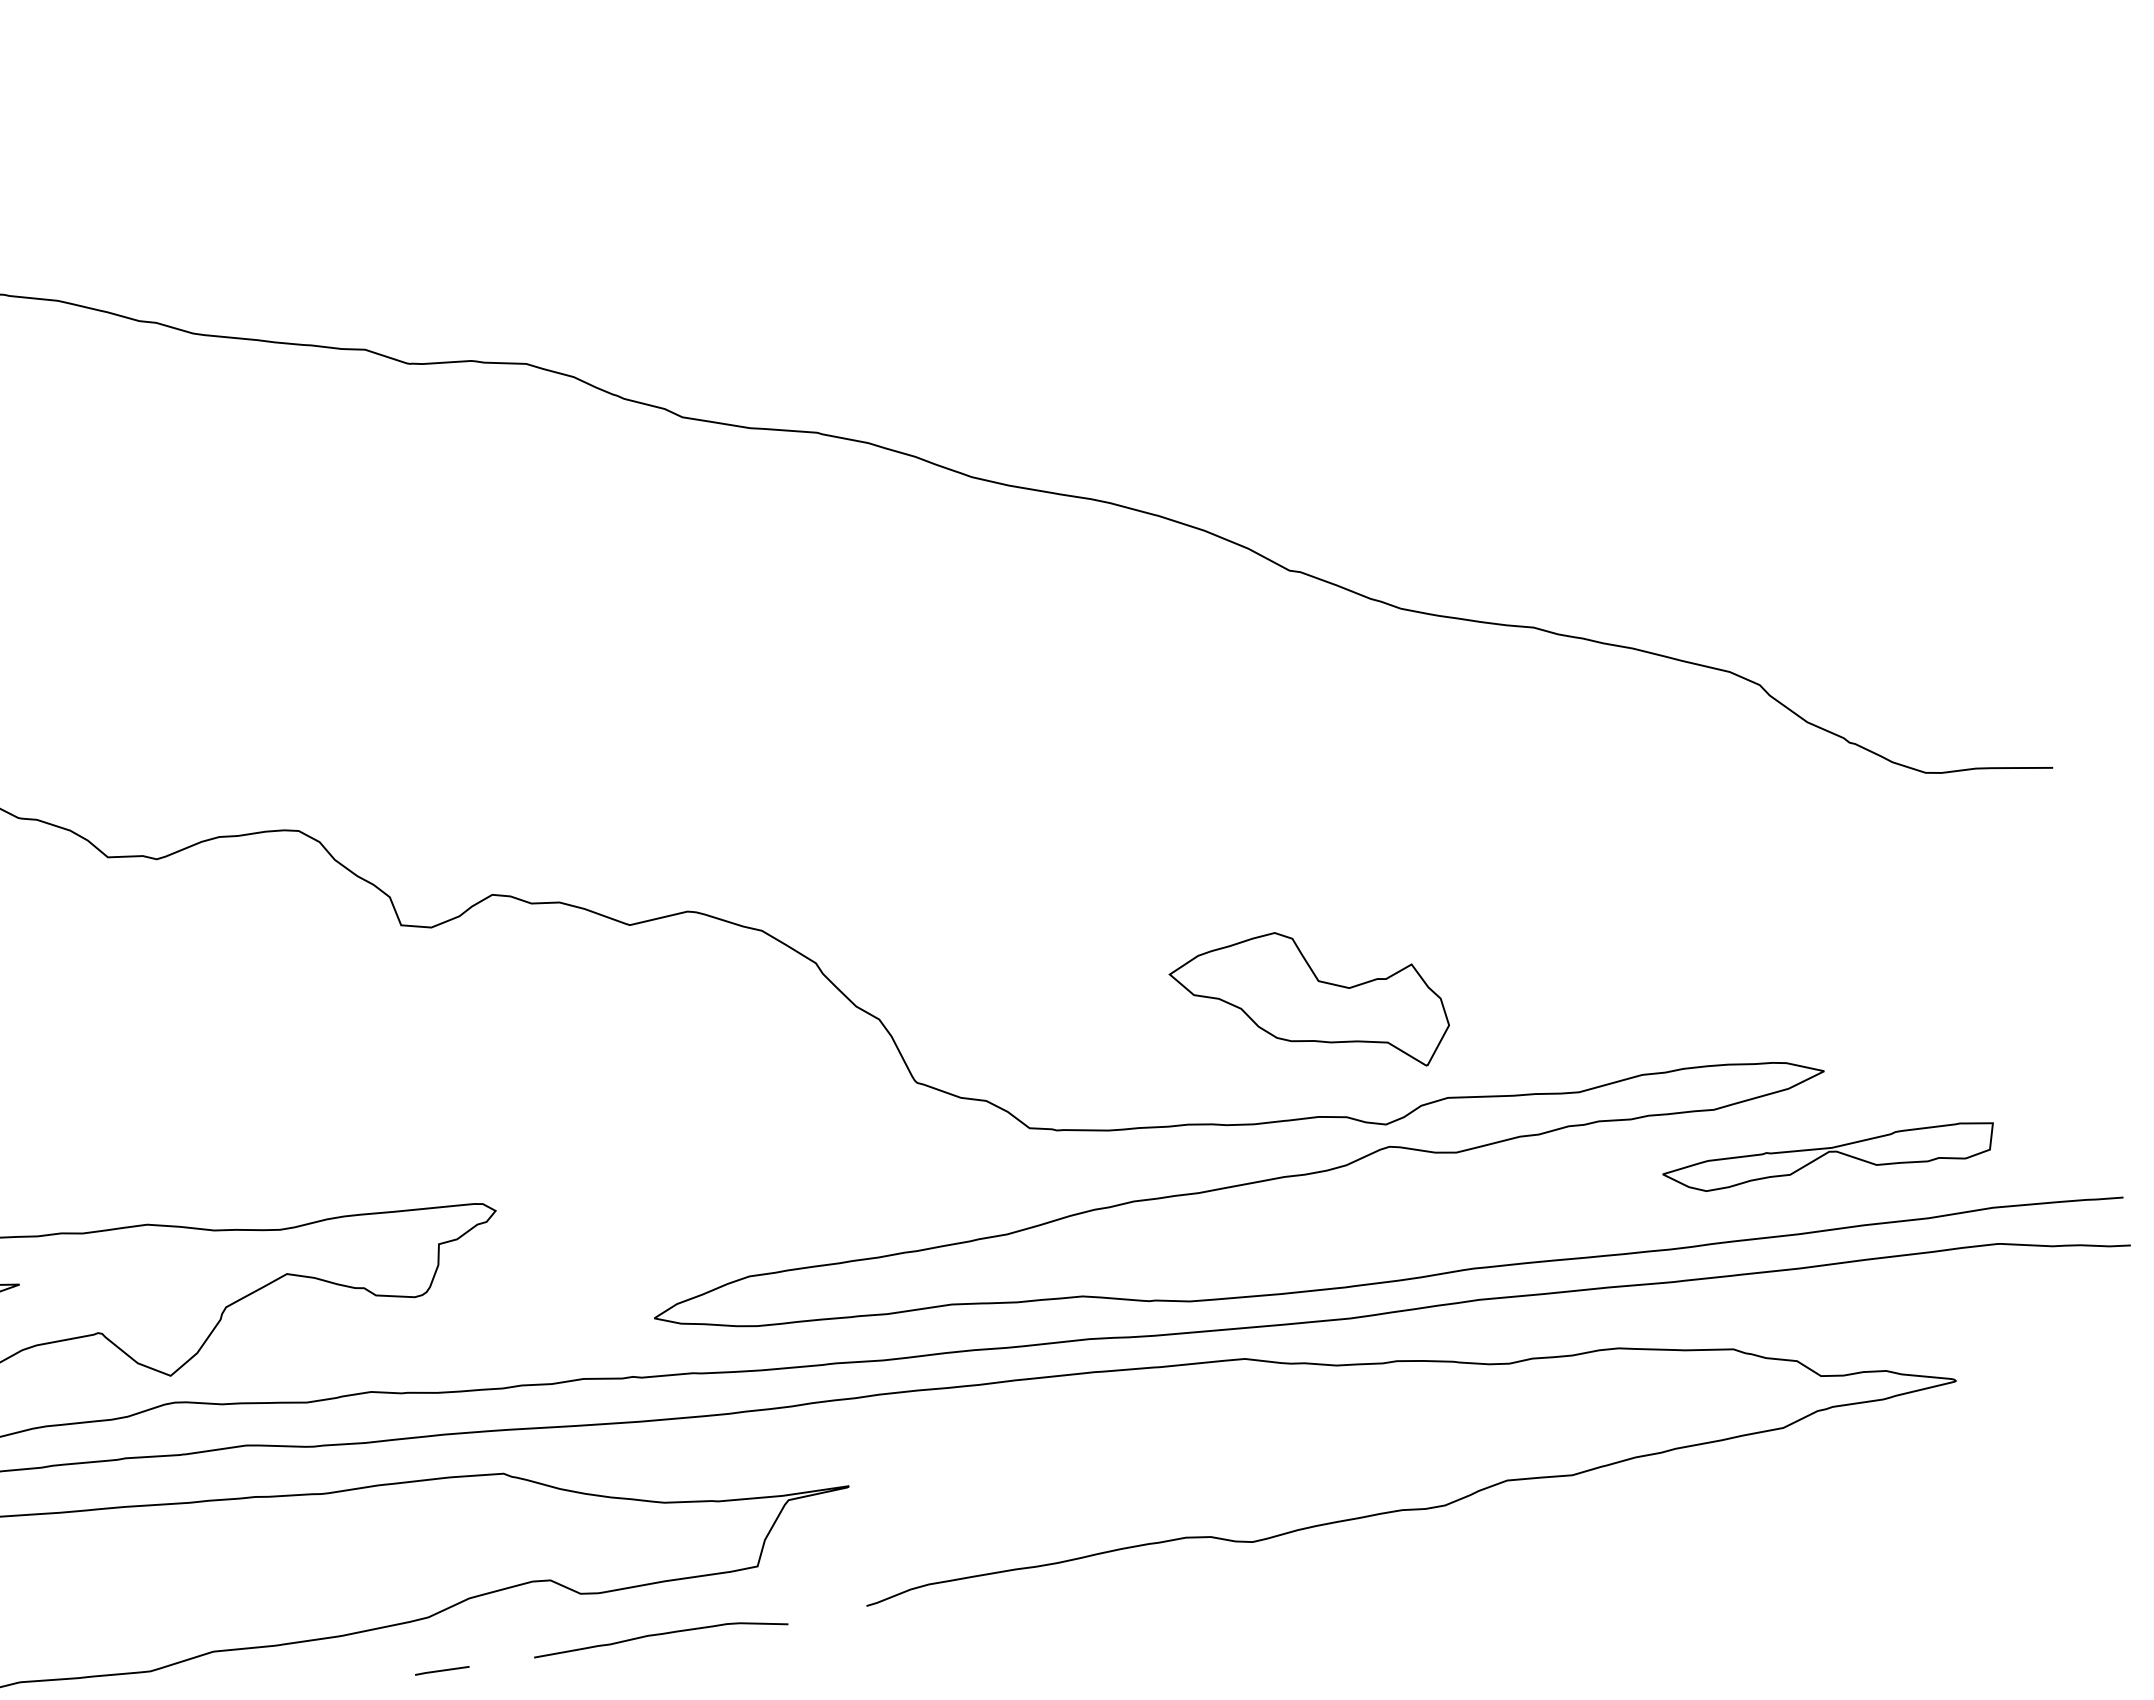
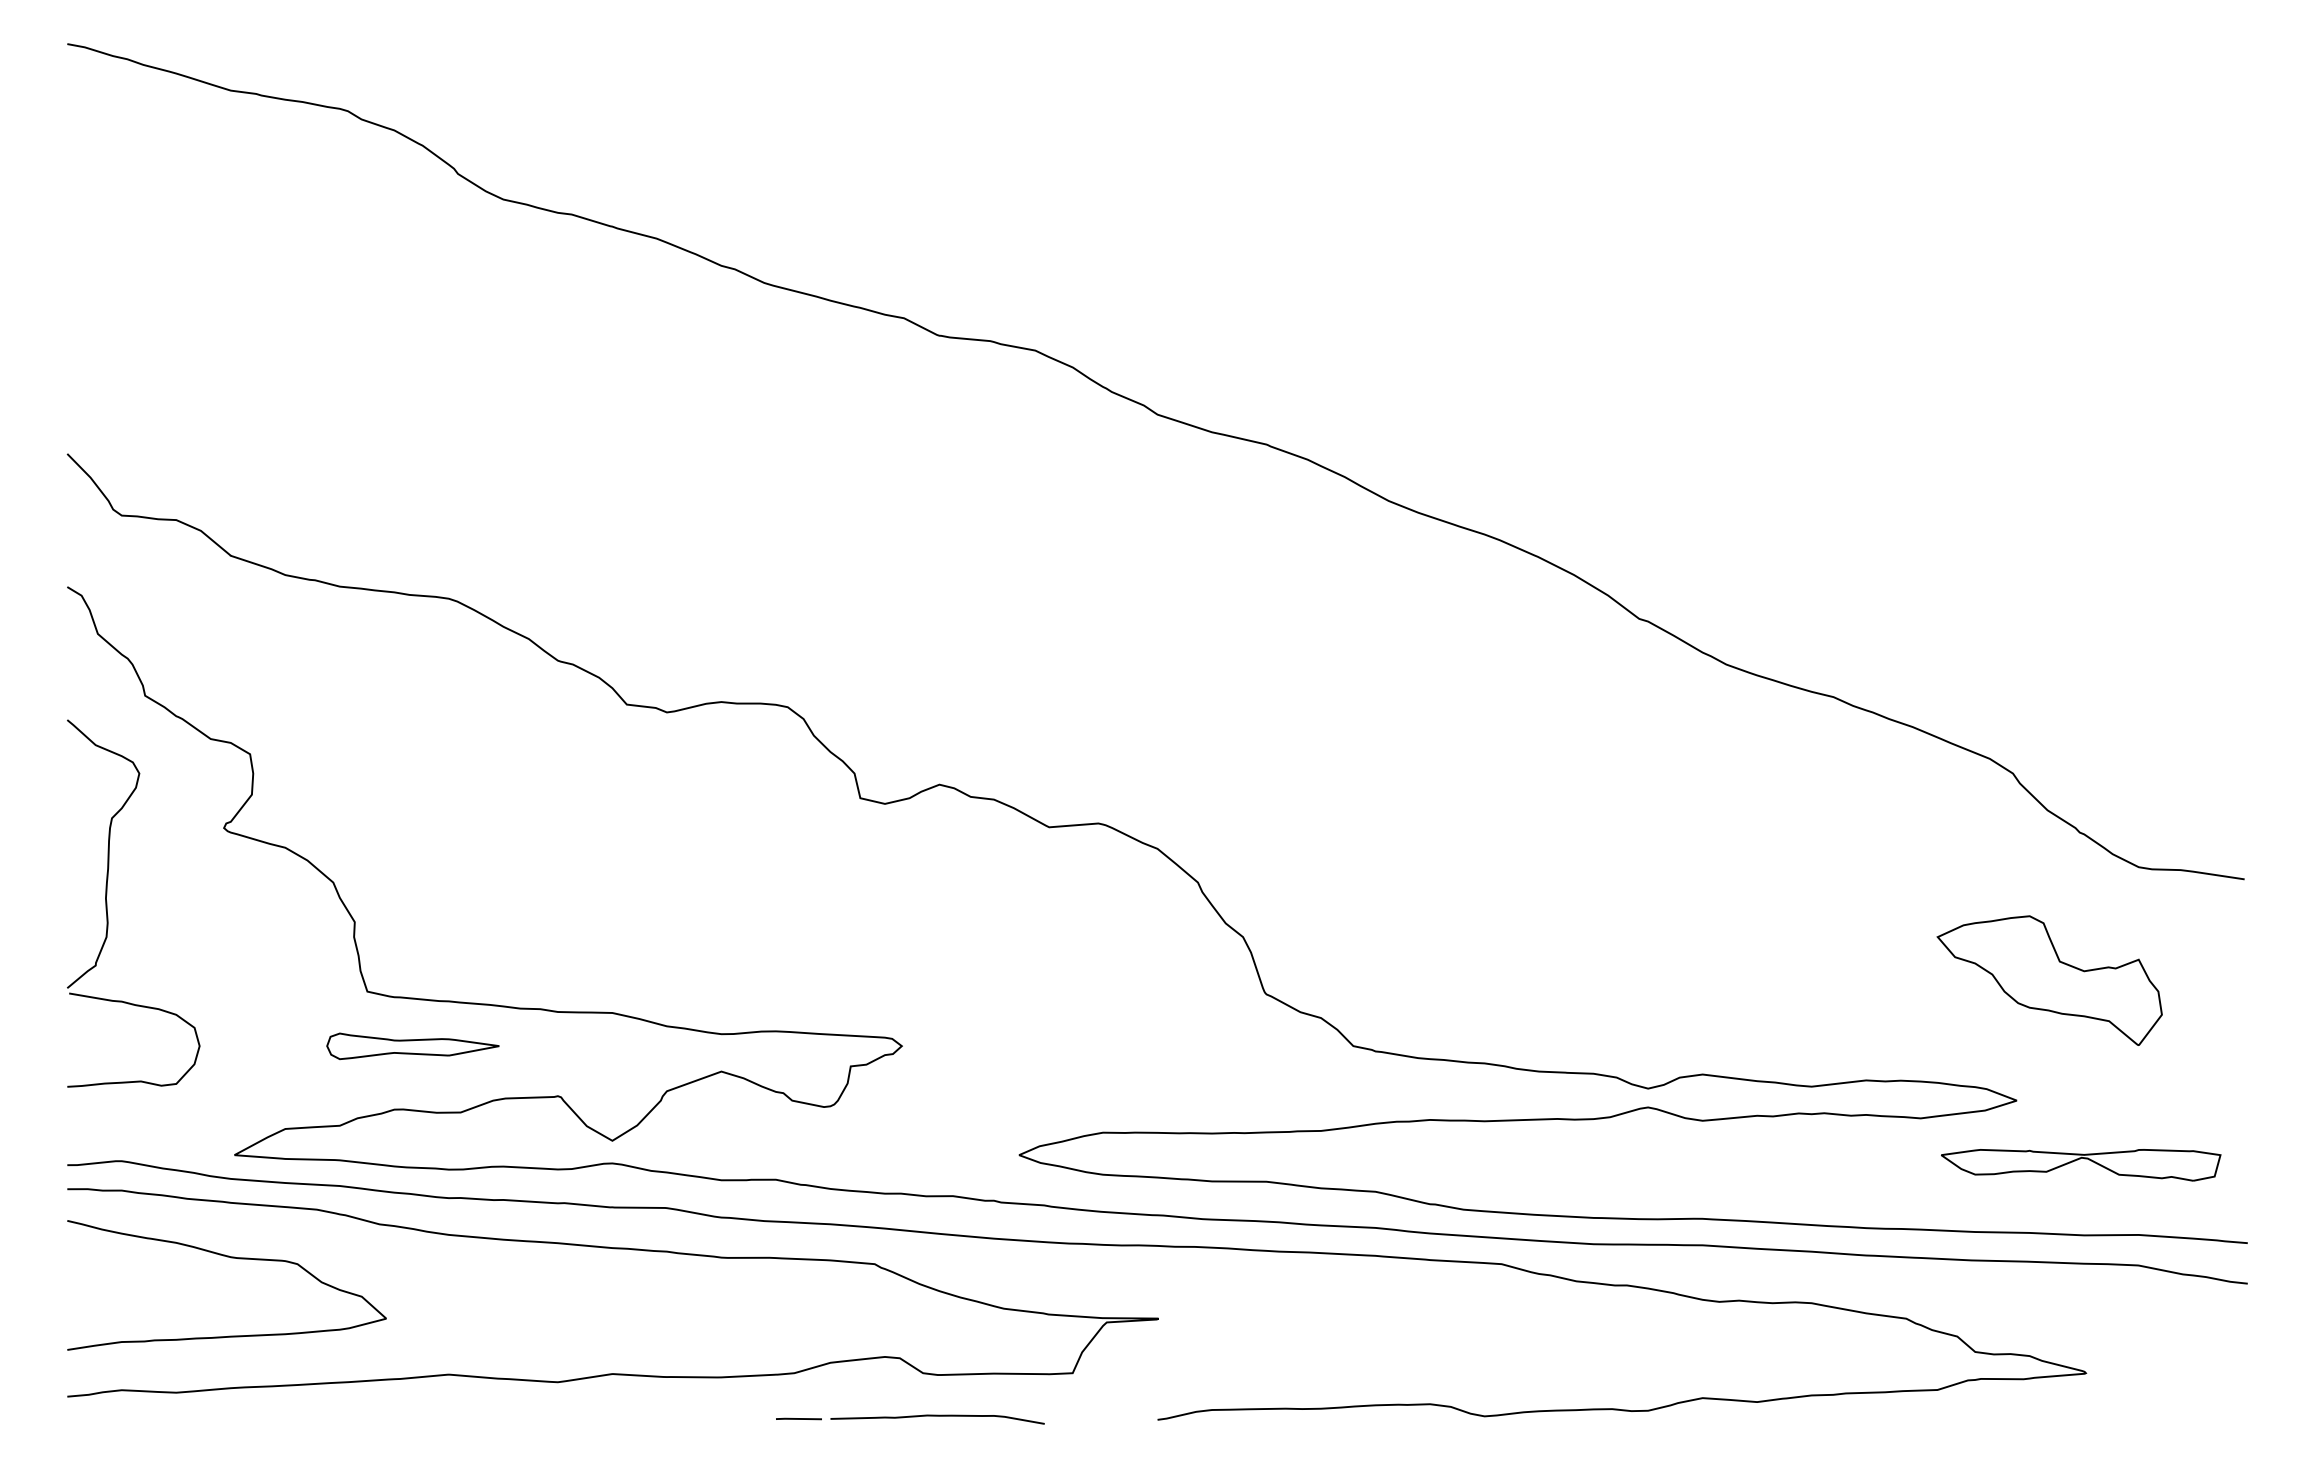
part: (1309, 1005) -> (2049, 980), moved
part: (1828, 1154) -> (2080, 1159), moved
curve: (660, 1635) -> (937, 1416), moved

